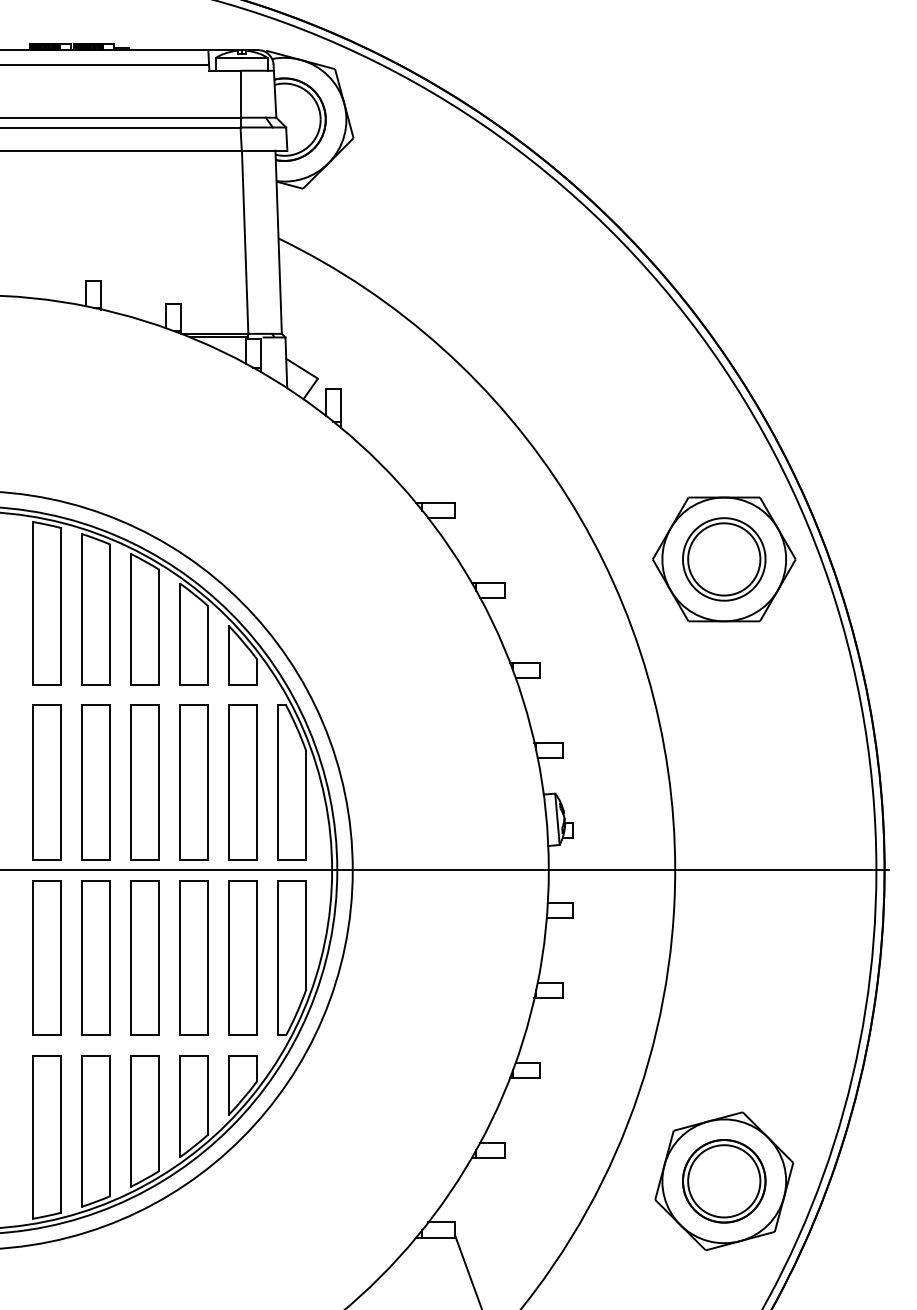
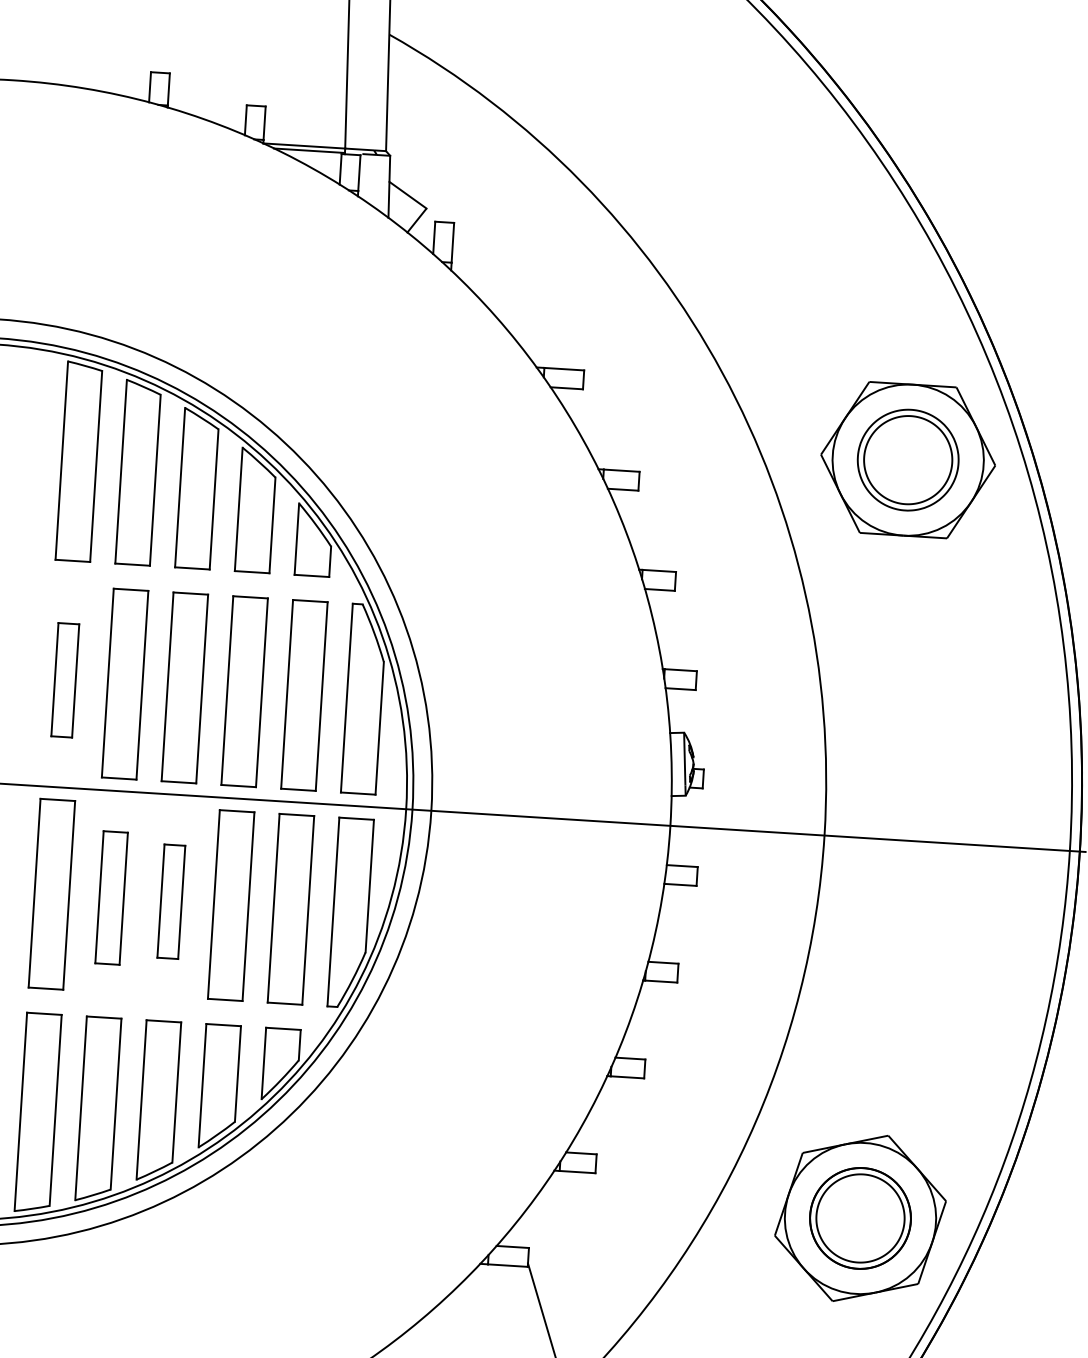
part: (46, 782) -> (64, 680), size x0.6
part: (95, 957) -> (110, 897), size x0.7
part: (144, 957) -> (170, 901), size x0.6

